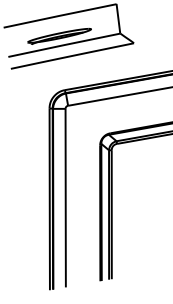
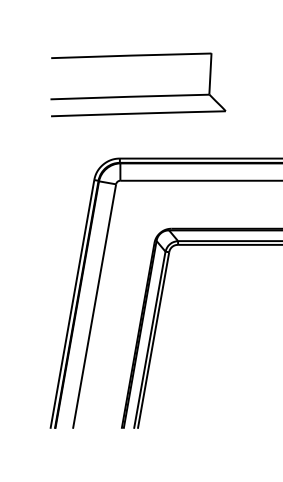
part: (59, 36) -> (125, 83), removed

